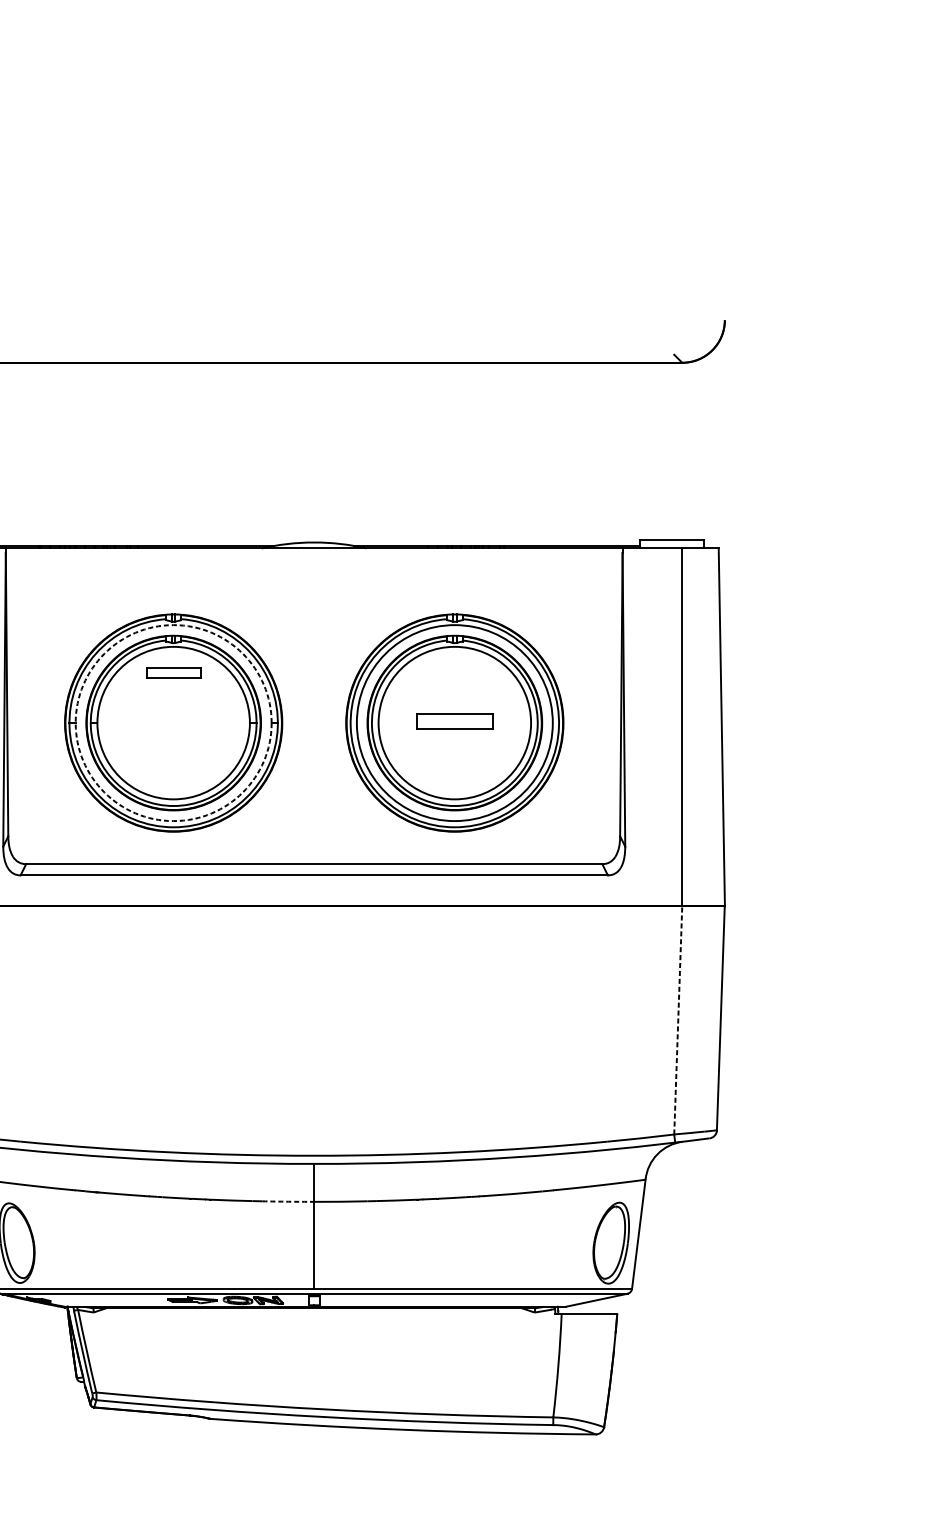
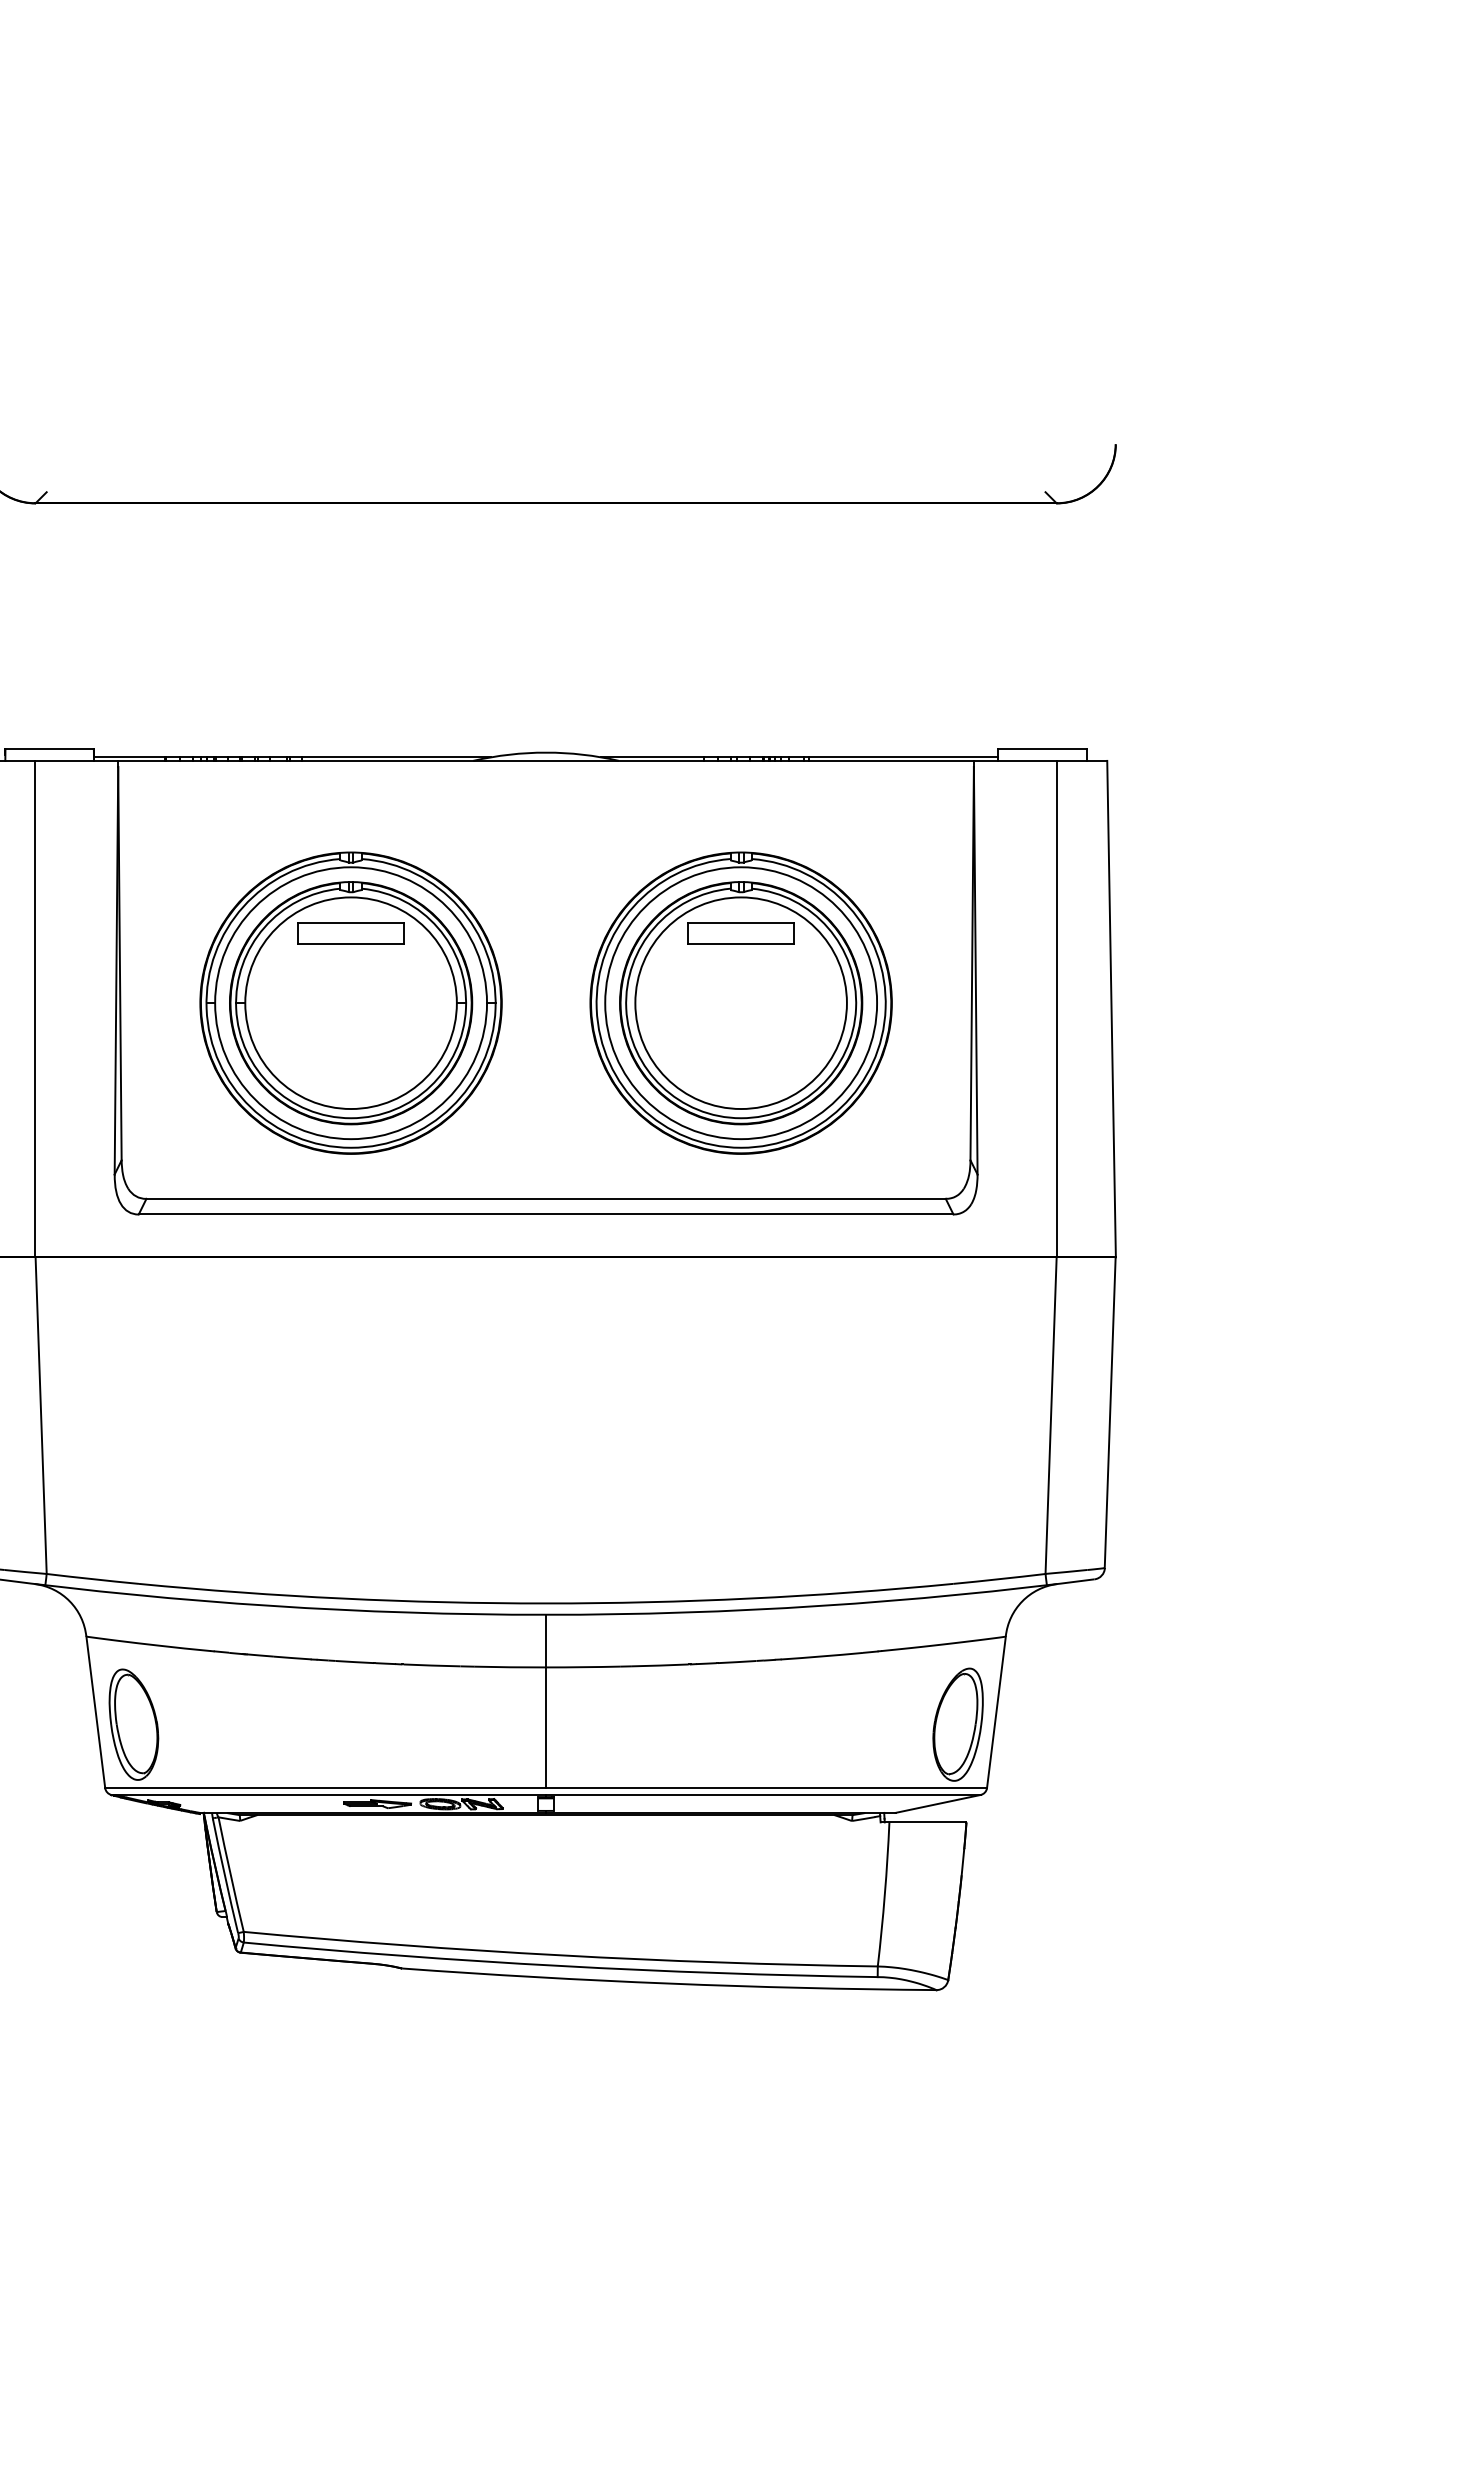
part: (173, 672) -> (350, 933), size x1.43
part: (454, 721) -> (740, 933), moved
circle: (173, 723) -> (351, 1003), dashed -> solid
line: (678, 1020) -> (1051, 1415), dashed -> solid
arc: (288, 1201) -> (510, 1667), dashed -> solid

